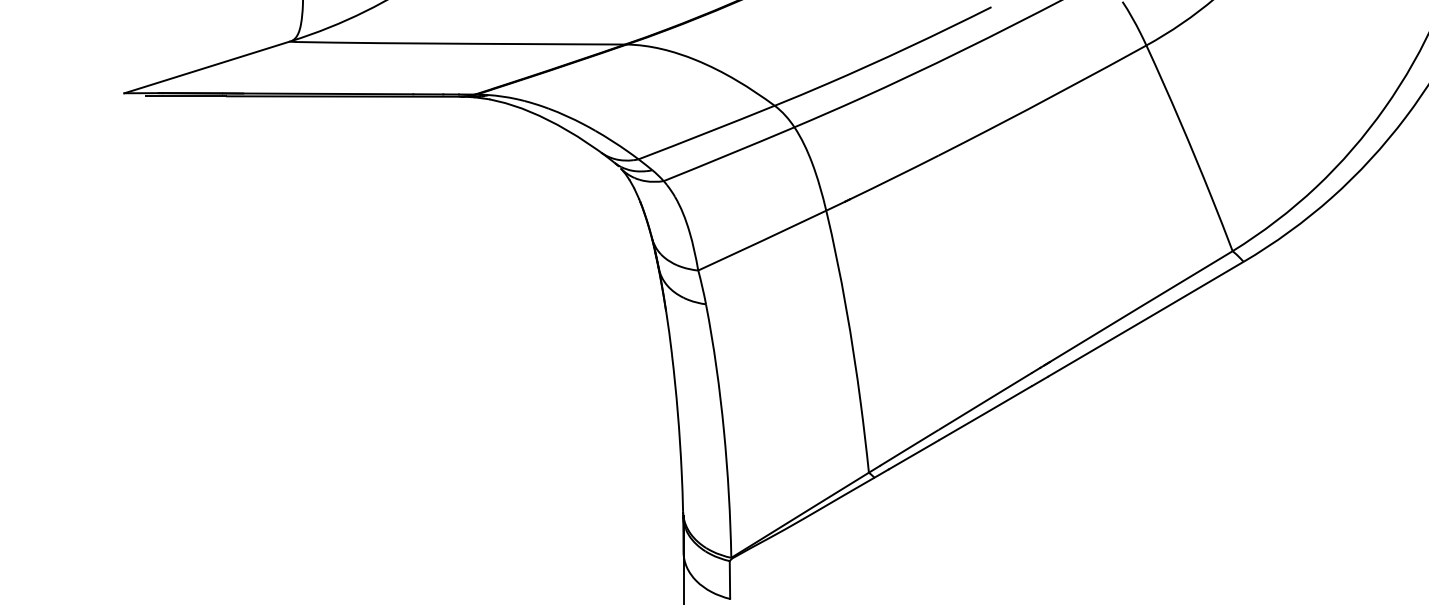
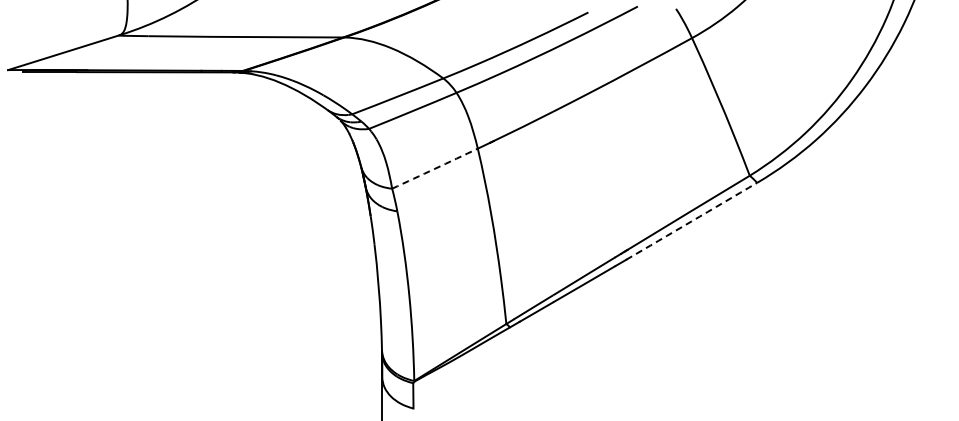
arc: (763, 240) -> (435, 168), solid -> dashed
arc: (1145, 319) -> (691, 221), solid -> dashed

